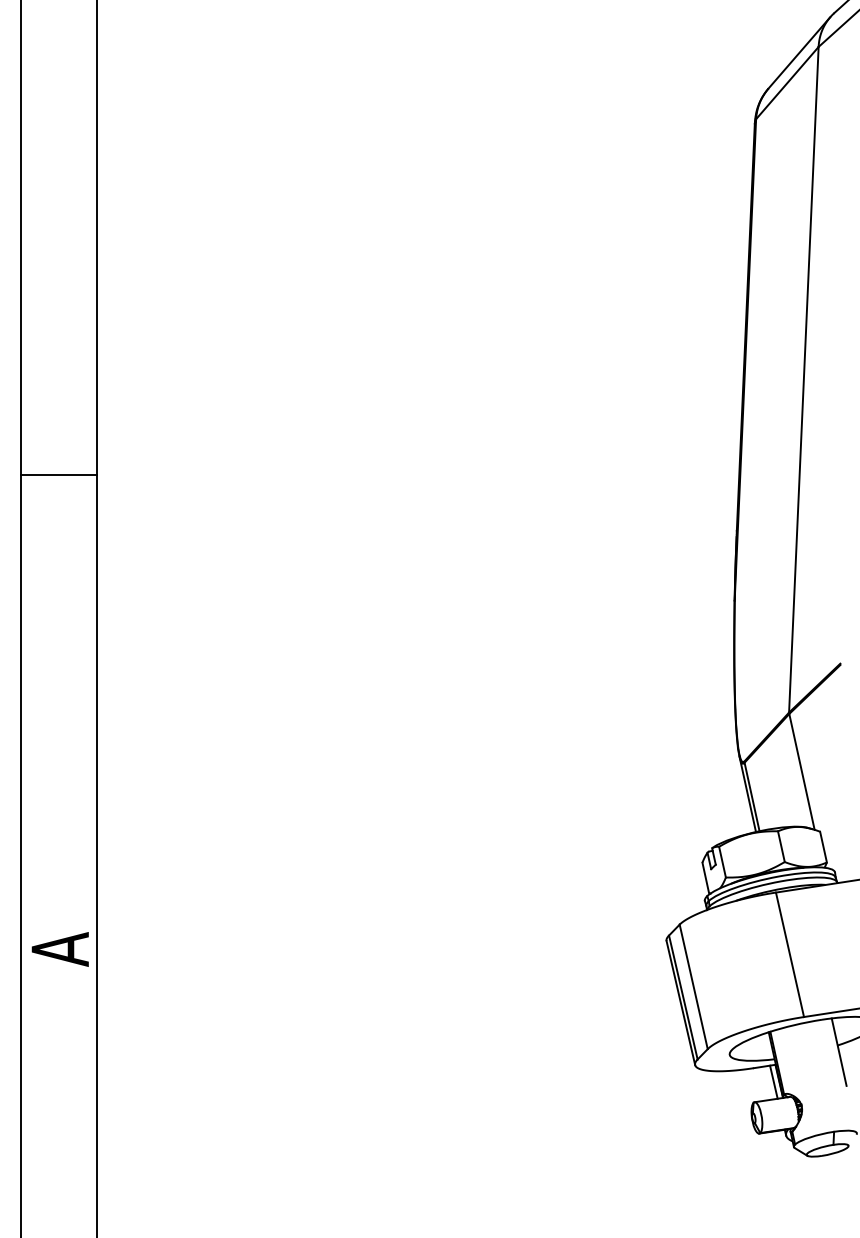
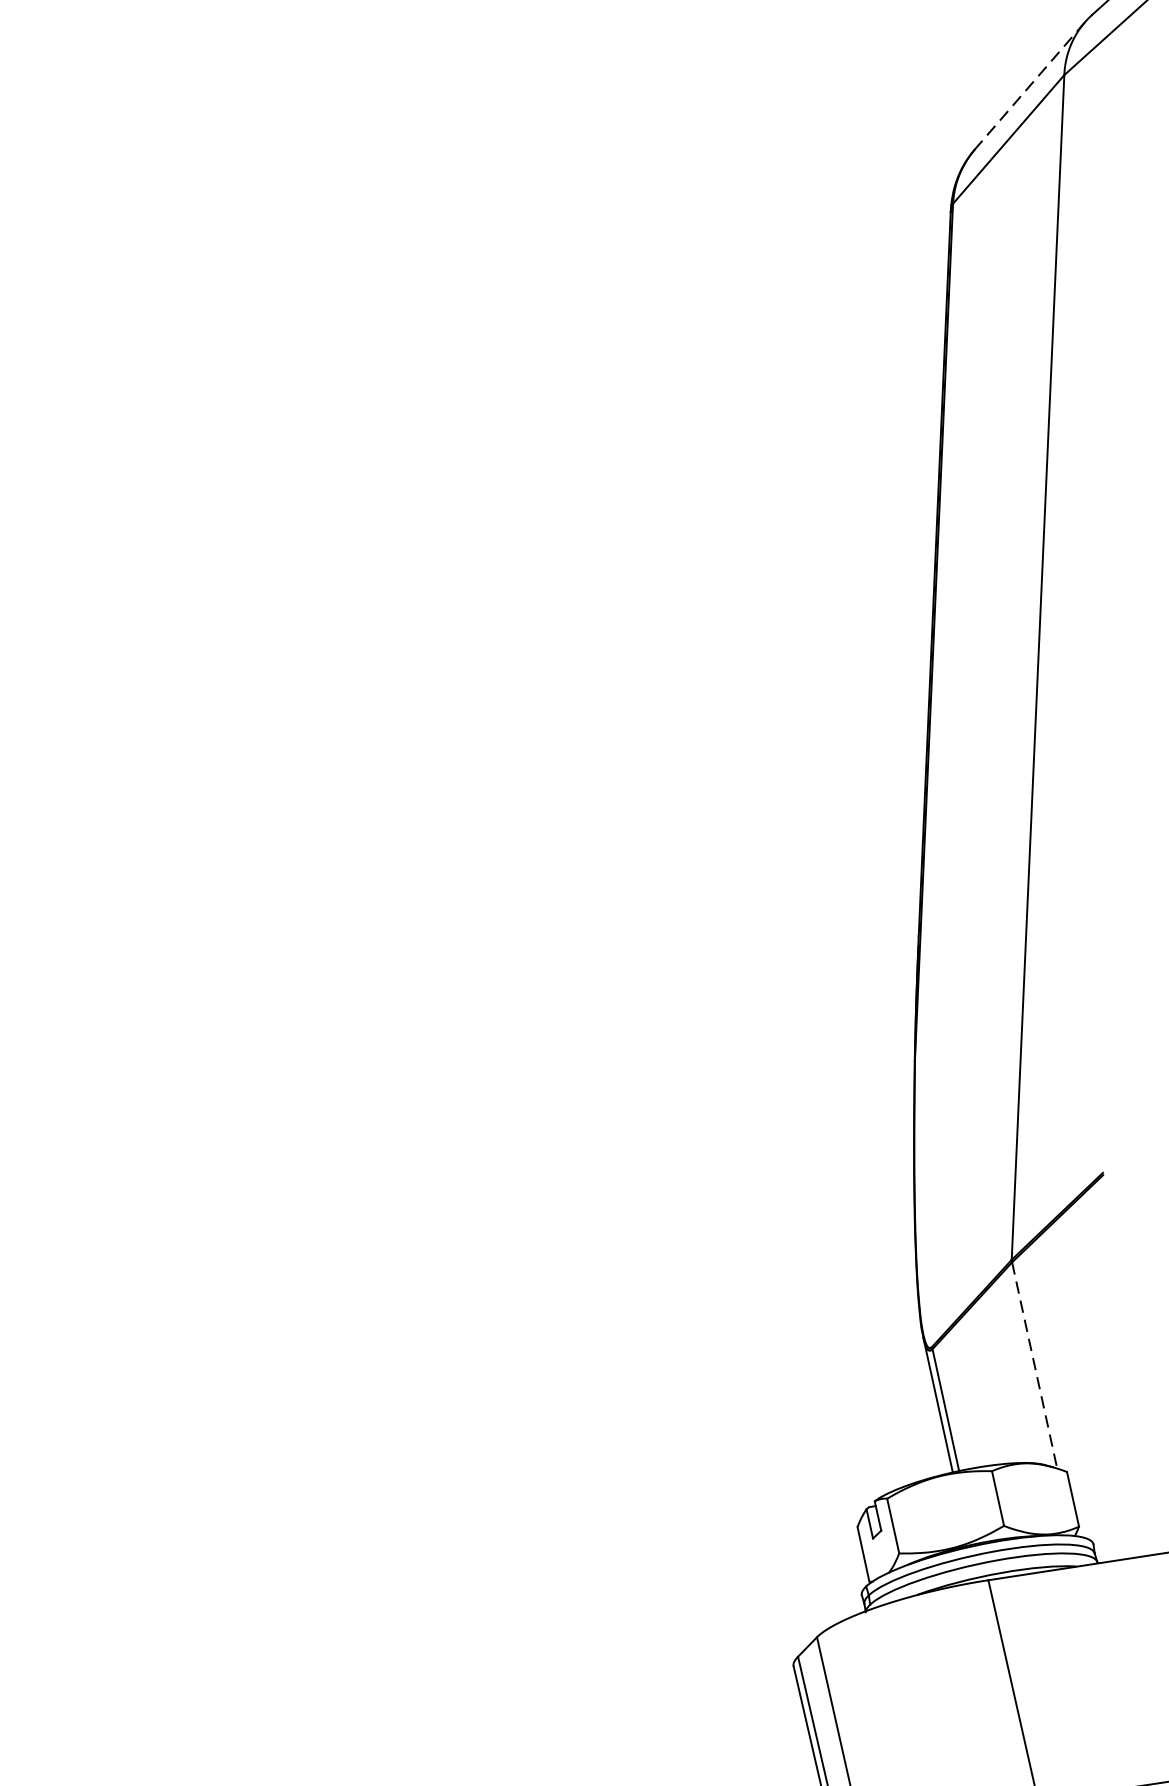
line: (799, 53) -> (1030, 86), solid -> dashed
line: (802, 772) -> (1035, 1366), solid -> dashed

